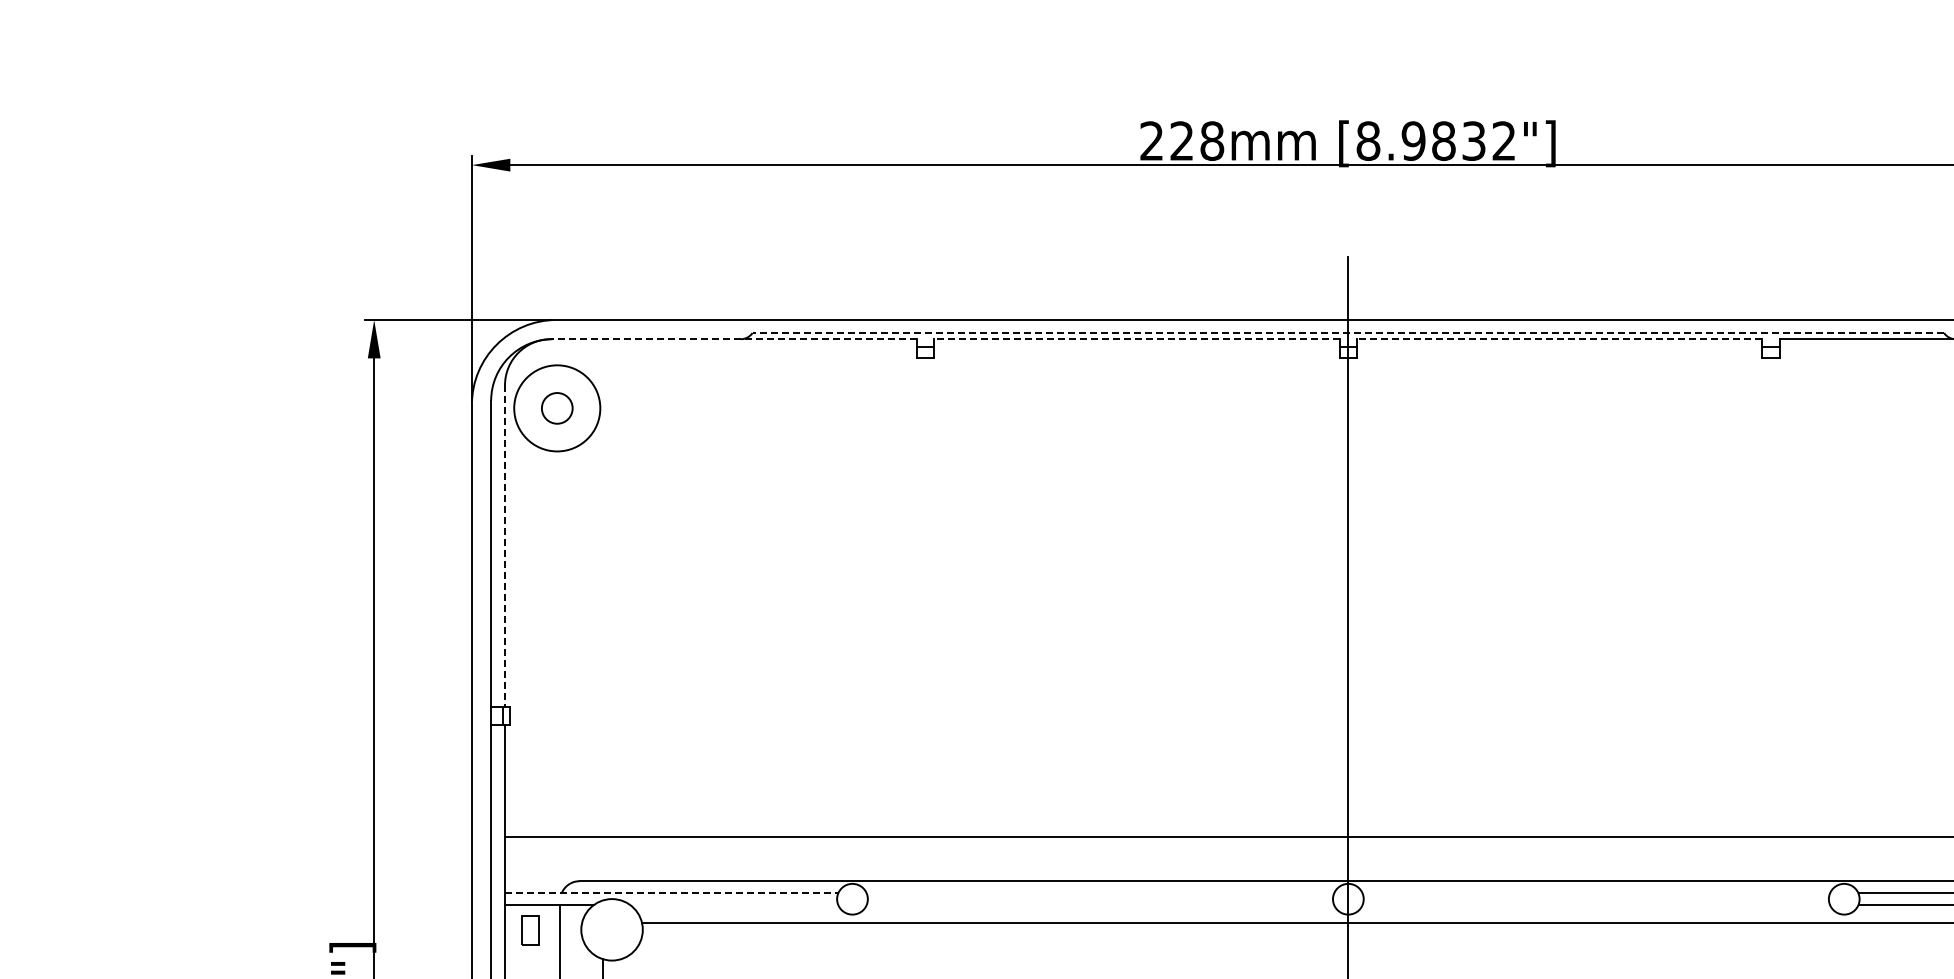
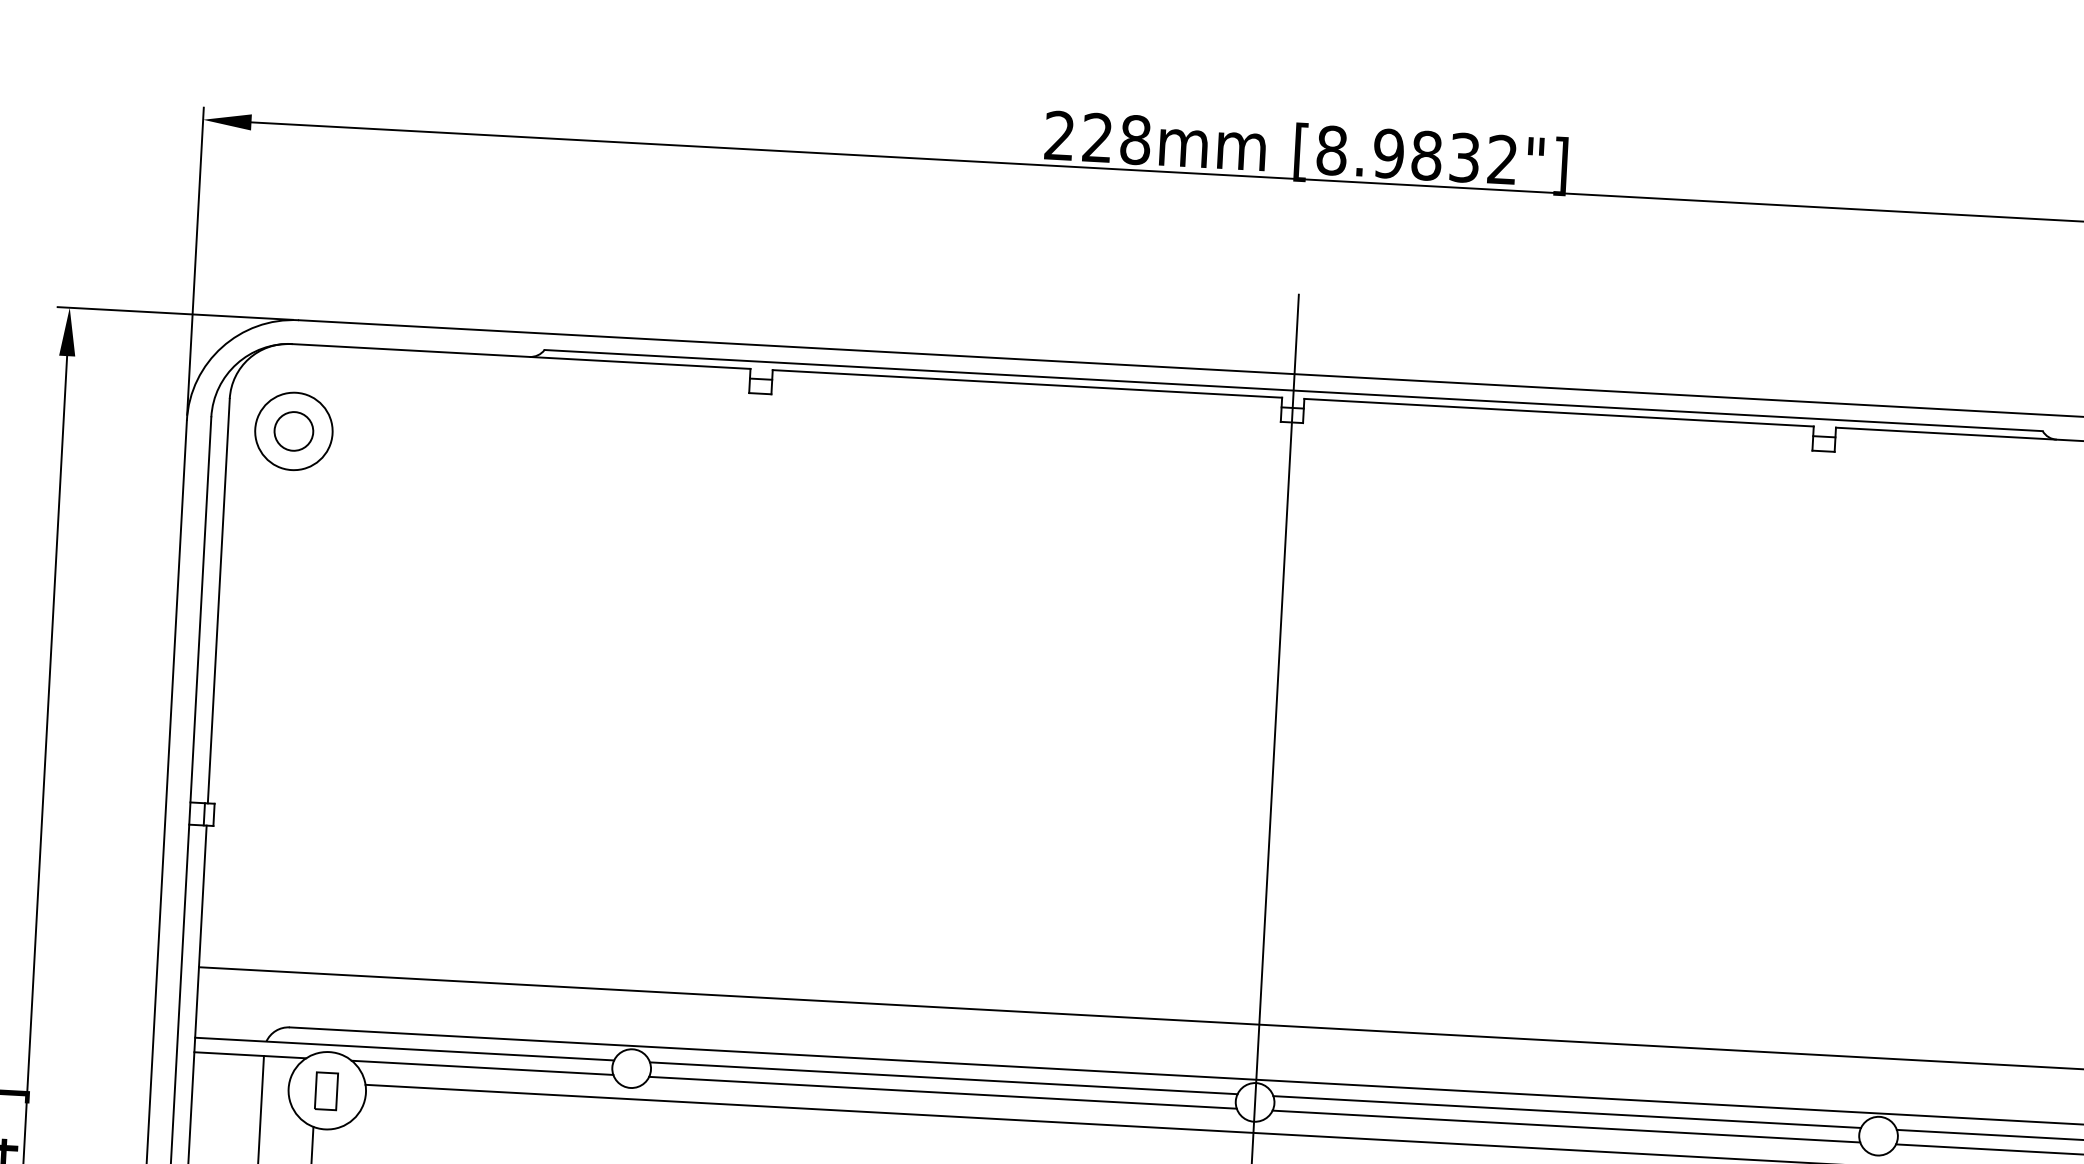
line: (1348, 333) -> (1293, 391), dashed -> solid
line: (733, 339) -> (520, 356), dashed -> solid
line: (1136, 339) -> (1026, 384), dashed -> solid
line: (1559, 339) -> (1558, 413), dashed -> solid
circle: (557, 408) -> (294, 431), size x0.71
line: (505, 546) -> (219, 601), dashed -> solid
line: (671, 893) -> (404, 1049), dashed -> solid
line: (1100, 893) -> (943, 1078), added
line: (1595, 893) -> (1566, 1112), added
line: (734, 905) -> (482, 1068), added
line: (1100, 905) -> (943, 1093), added
line: (1595, 905) -> (1565, 1127), added
part: (530, 930) -> (326, 1091), moved

